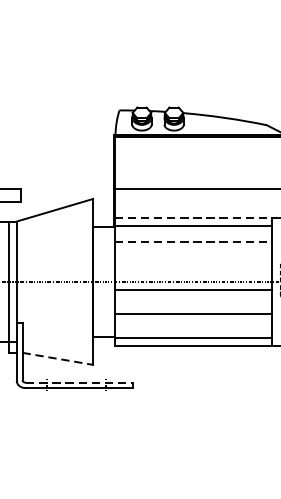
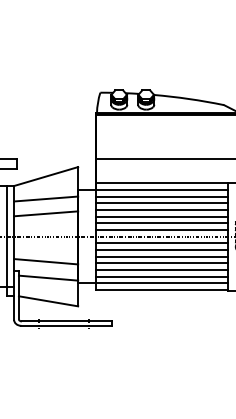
line: (193, 218) -> (162, 183), dashed -> solid
line: (193, 234) -> (162, 196), added
line: (55, 236) -> (46, 198), added
line: (193, 242) -> (162, 203), dashed -> solid
line: (193, 250) -> (162, 210), added
line: (55, 254) -> (46, 213), added
line: (193, 257) -> (162, 216), added
line: (193, 266) -> (162, 223), added
line: (193, 274) -> (162, 230), added
line: (193, 298) -> (162, 250), added
line: (193, 305) -> (162, 256), added
line: (55, 311) -> (46, 261), added
line: (193, 322) -> (162, 270), added
line: (193, 329) -> (162, 276), added
line: (57, 330) -> (48, 277), added
line: (58, 359) -> (49, 301), dashed -> solid
line: (79, 382) -> (66, 321), dashed -> solid

